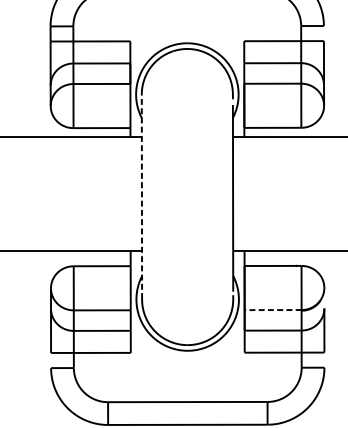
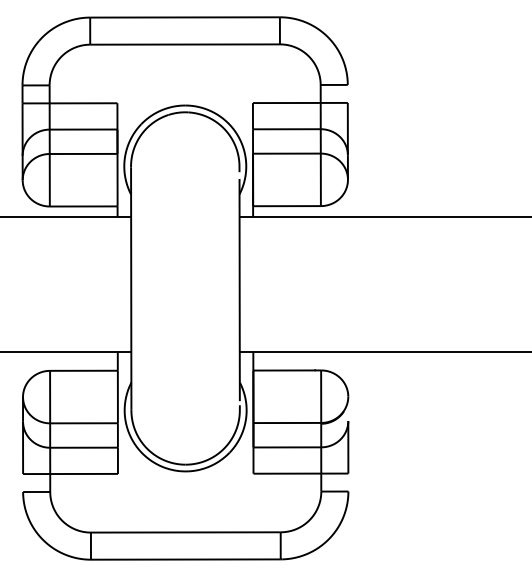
line: (142, 197) -> (131, 288), dashed -> solid
line: (273, 310) -> (287, 423), dashed -> solid

